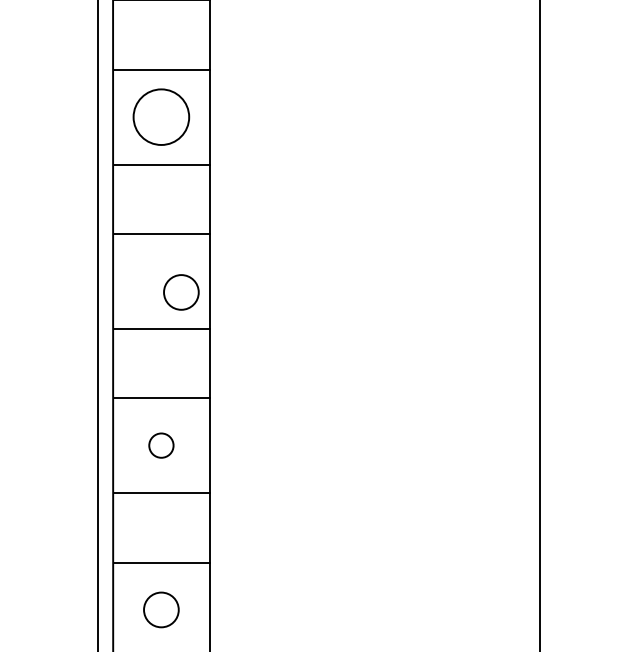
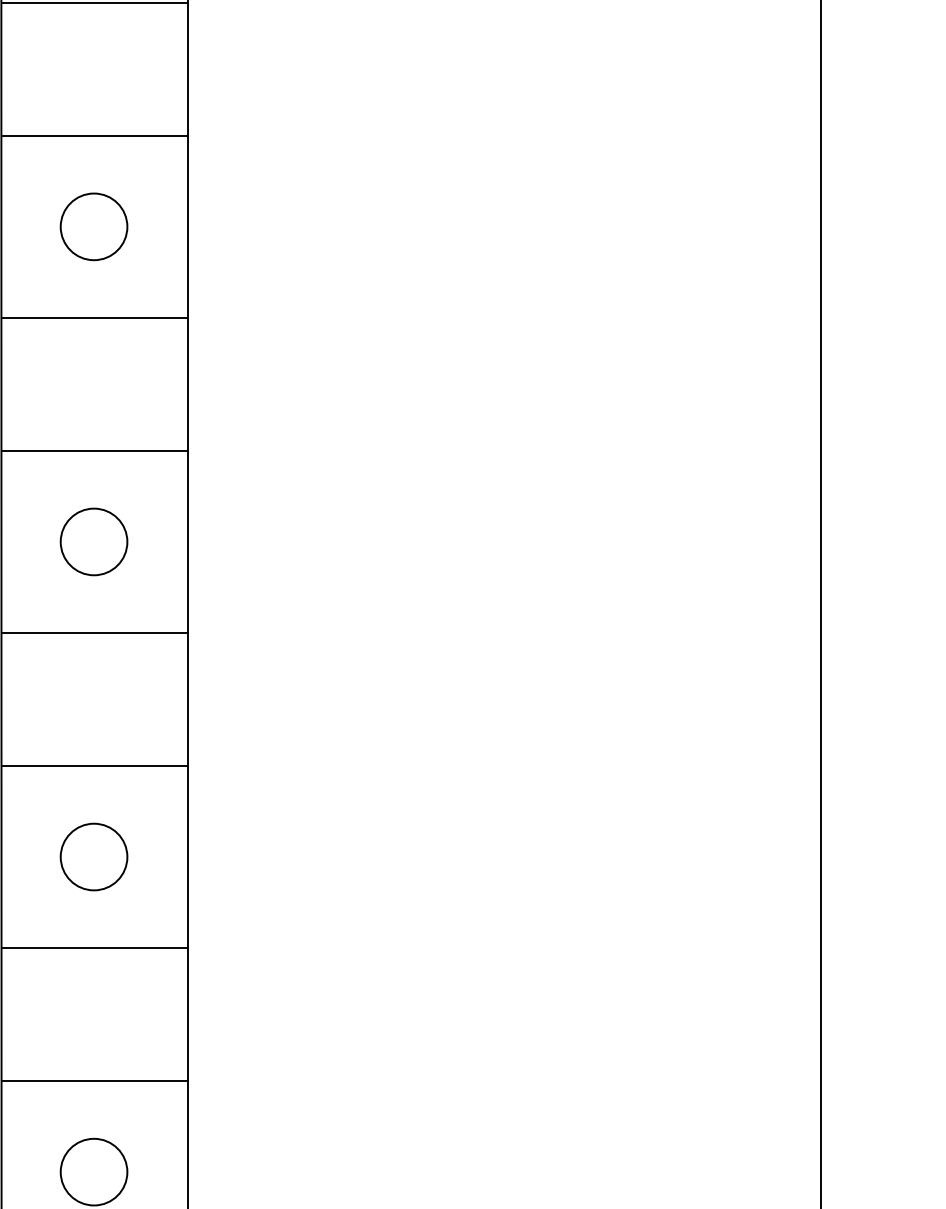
circle: (161, 116) -> (94, 225), size x0.62
circle: (181, 292) -> (94, 542), moved
circle: (161, 445) -> (94, 856), size x1.43

